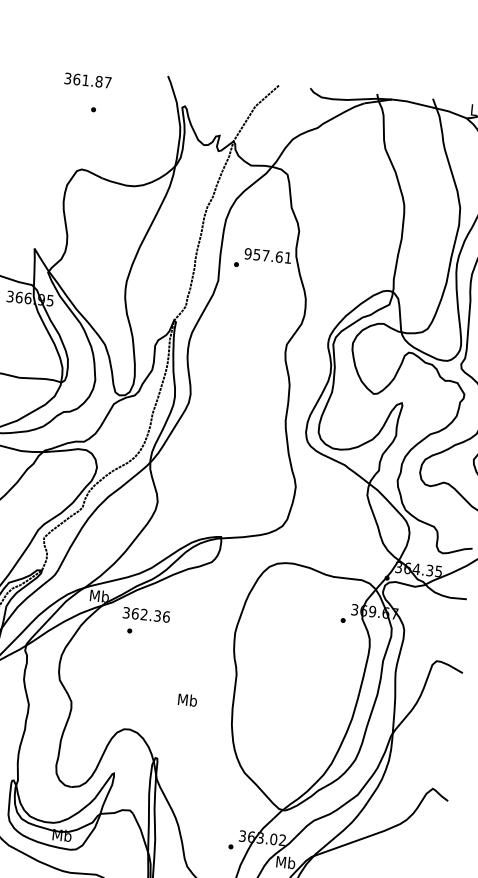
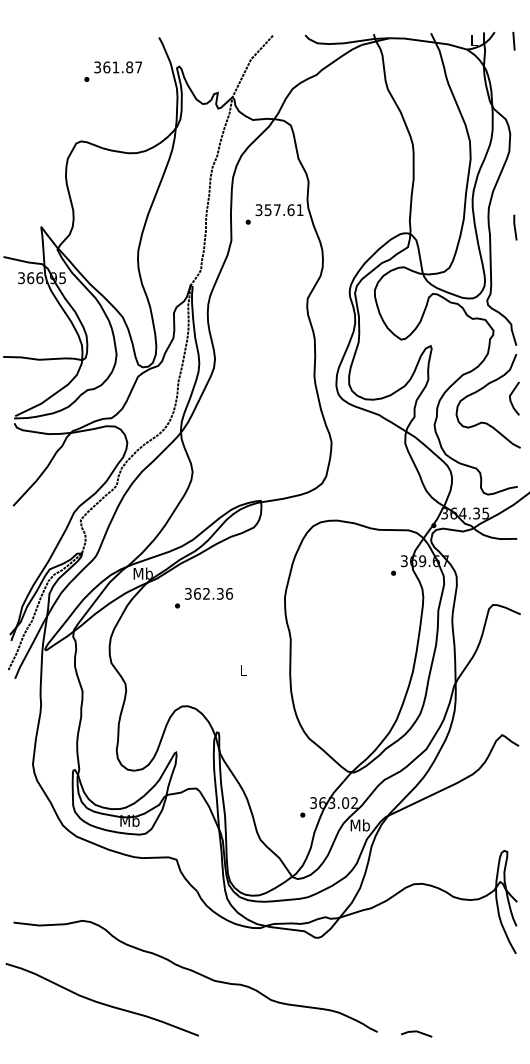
text: (87, 80) -> (117, 67), moved
text: (247, 253) -> (258, 209), 957.61 -> 357.61
text: (146, 614) -> (208, 593), moved
text: (187, 700) -> (243, 670), Mb -> L

